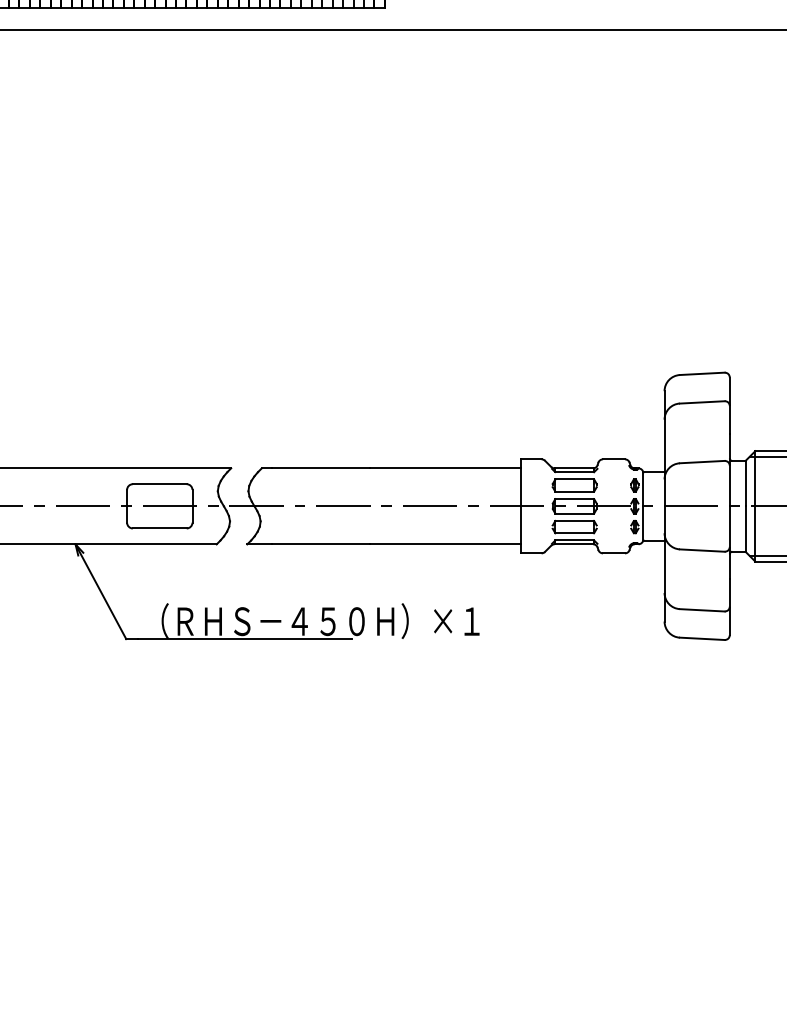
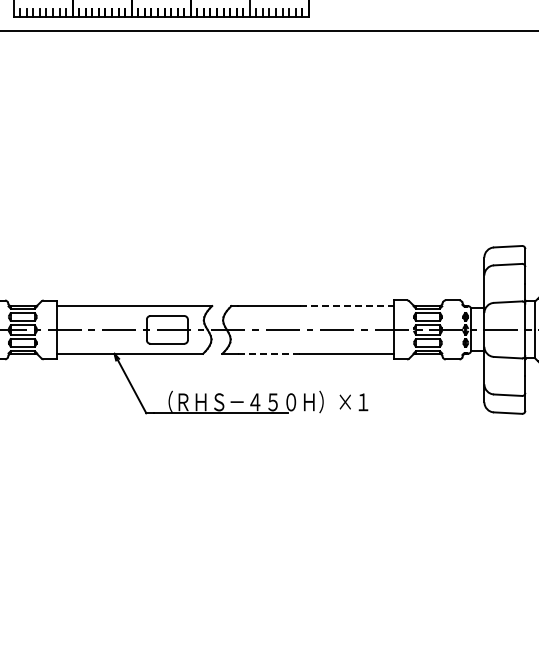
line: (446, 469) -> (347, 306), solid -> dashed
line: (320, 543) -> (268, 353), solid -> dashed

